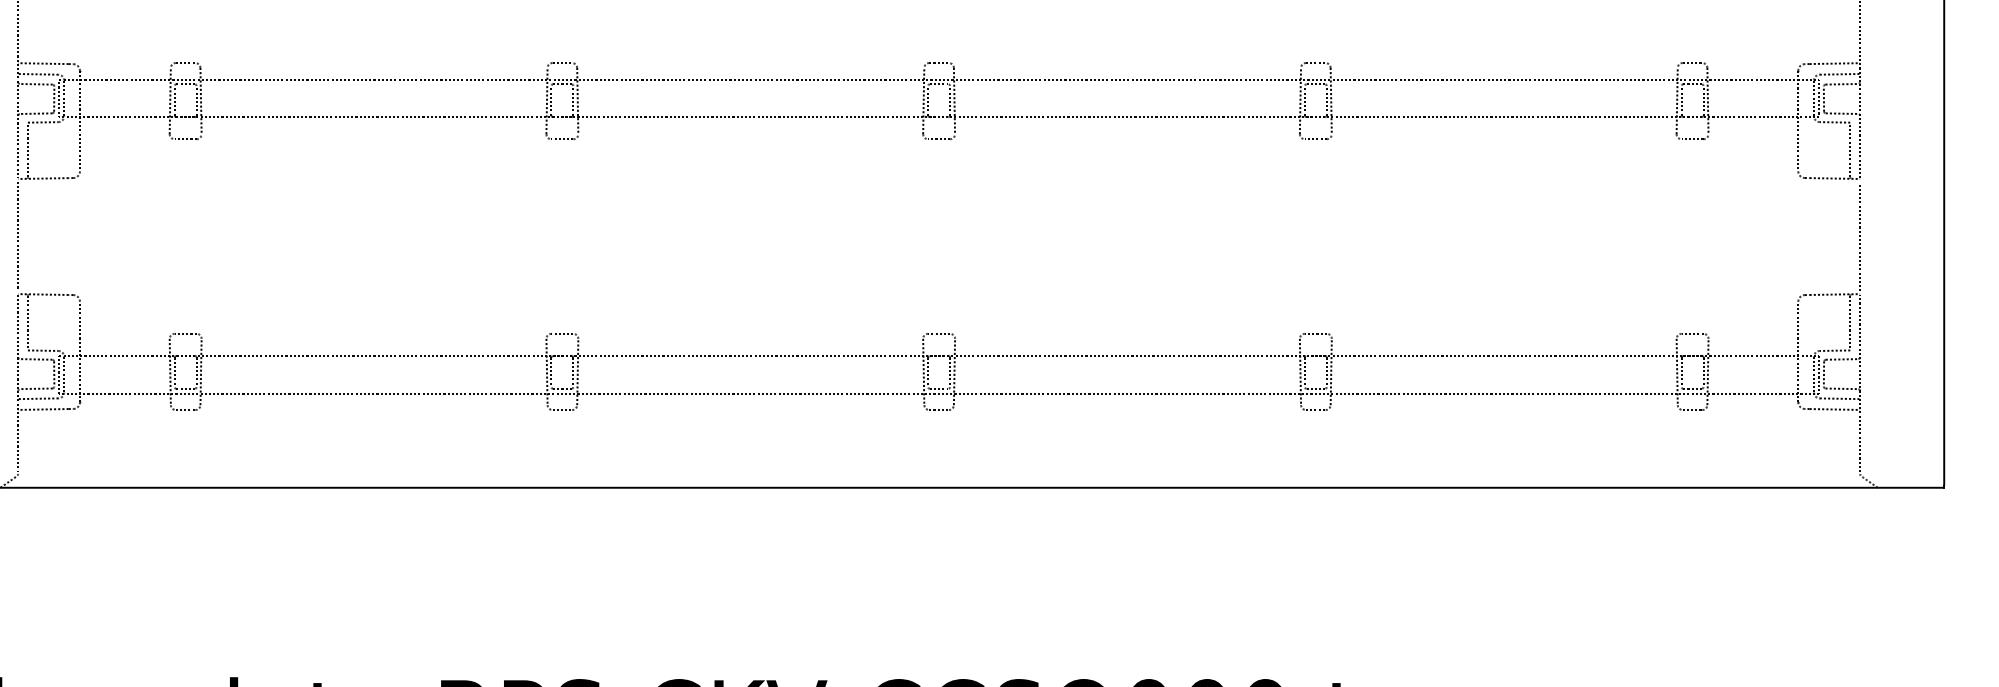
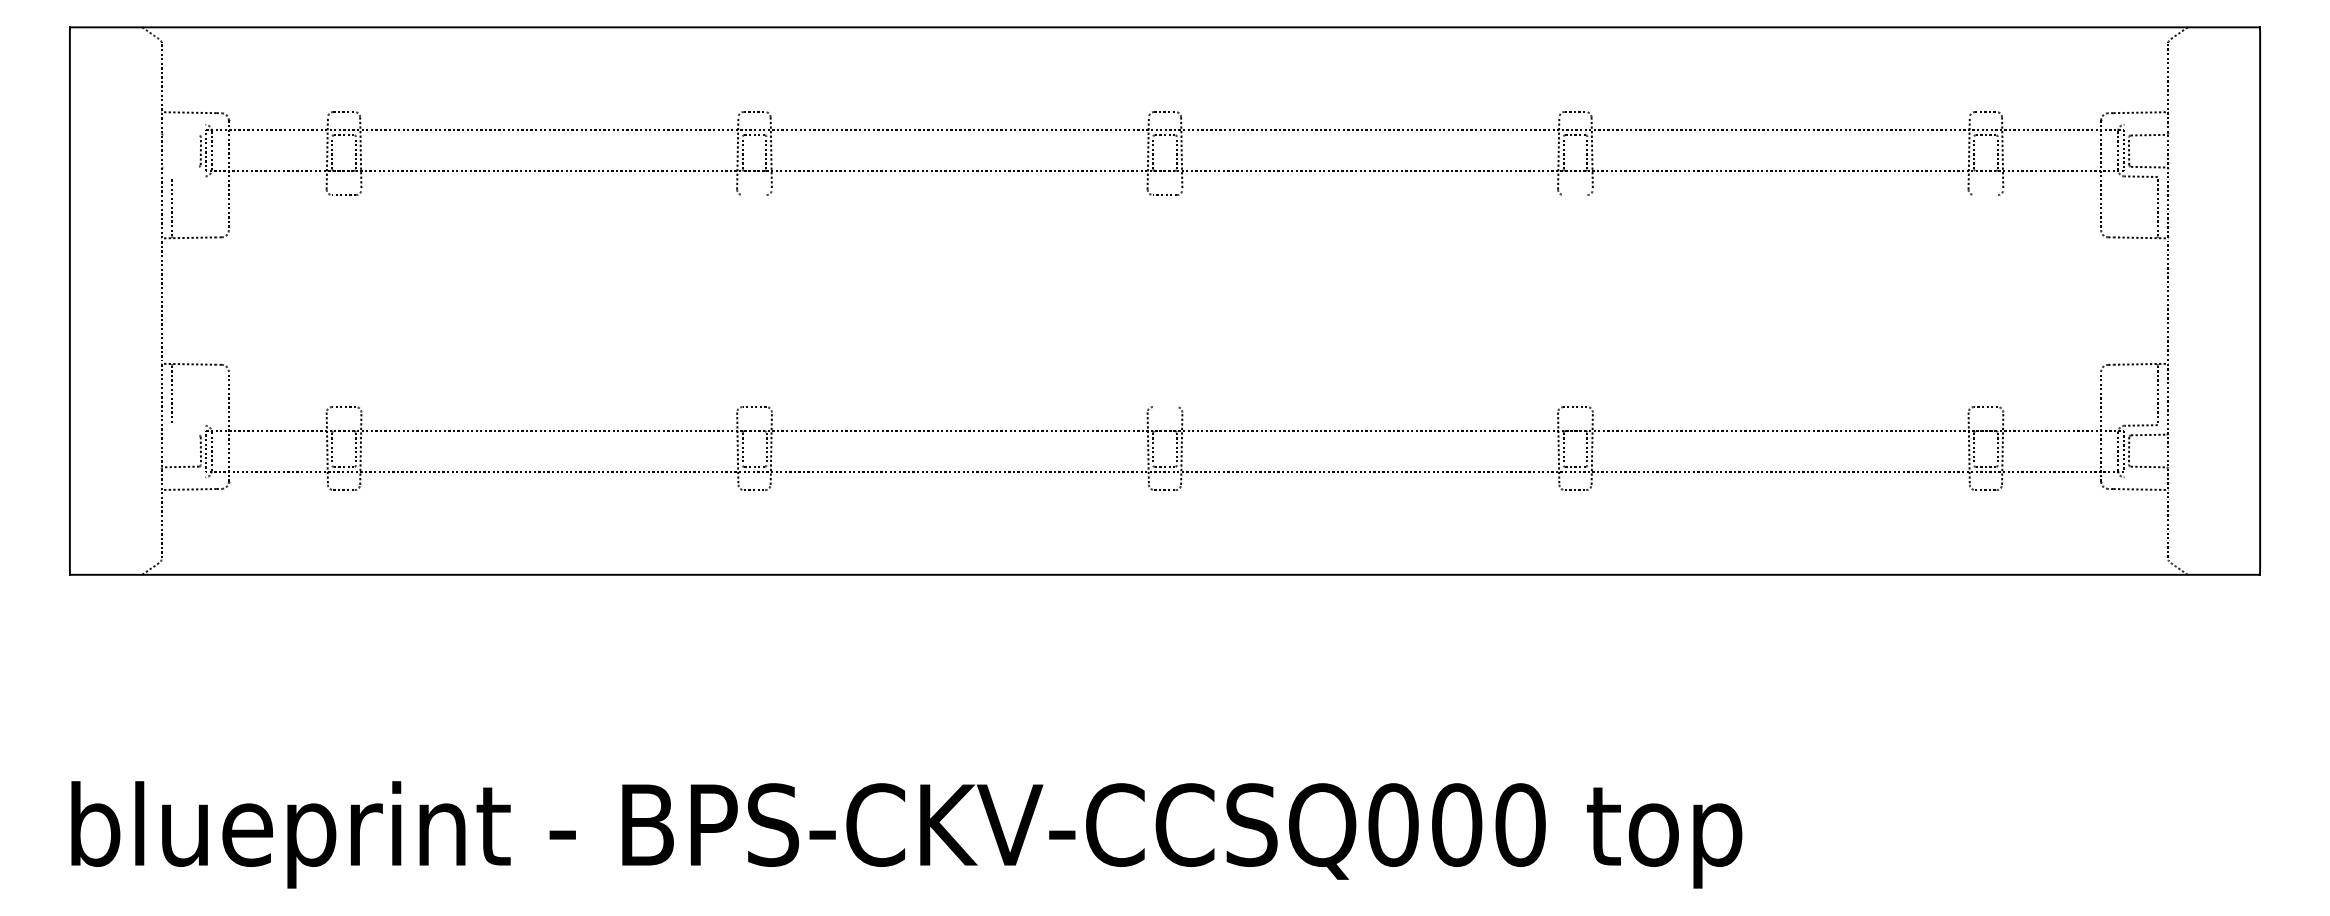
line: (38, 73) -> (183, 123), removed
line: (1839, 73) -> (2146, 123), removed
line: (36, 83) -> (181, 134), removed
line: (35, 113) -> (180, 166), removed
line: (42, 122) -> (188, 176), removed
line: (562, 139) -> (754, 195), removed
line: (1315, 139) -> (1575, 195), removed
line: (1692, 139) -> (1985, 195), removed
line: (939, 334) -> (1165, 407), removed
line: (42, 350) -> (188, 425), removed
line: (35, 359) -> (180, 434), removed
line: (38, 398) -> (183, 477), removed
line: (1839, 398) -> (2146, 477), removed

